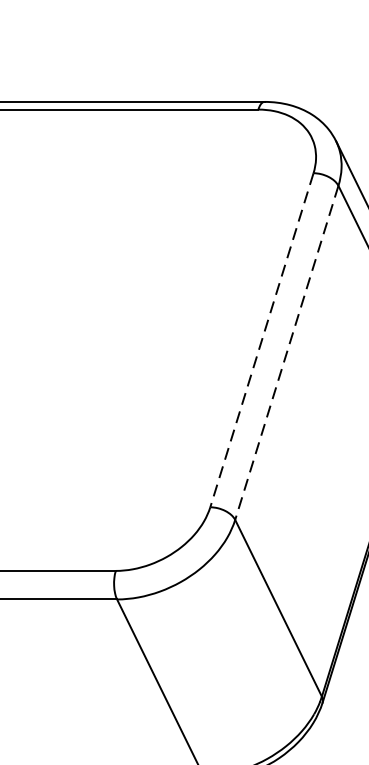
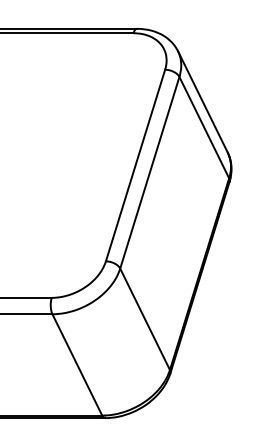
line: (261, 341) -> (135, 166), dashed -> solid
line: (286, 354) -> (149, 173), dashed -> solid

